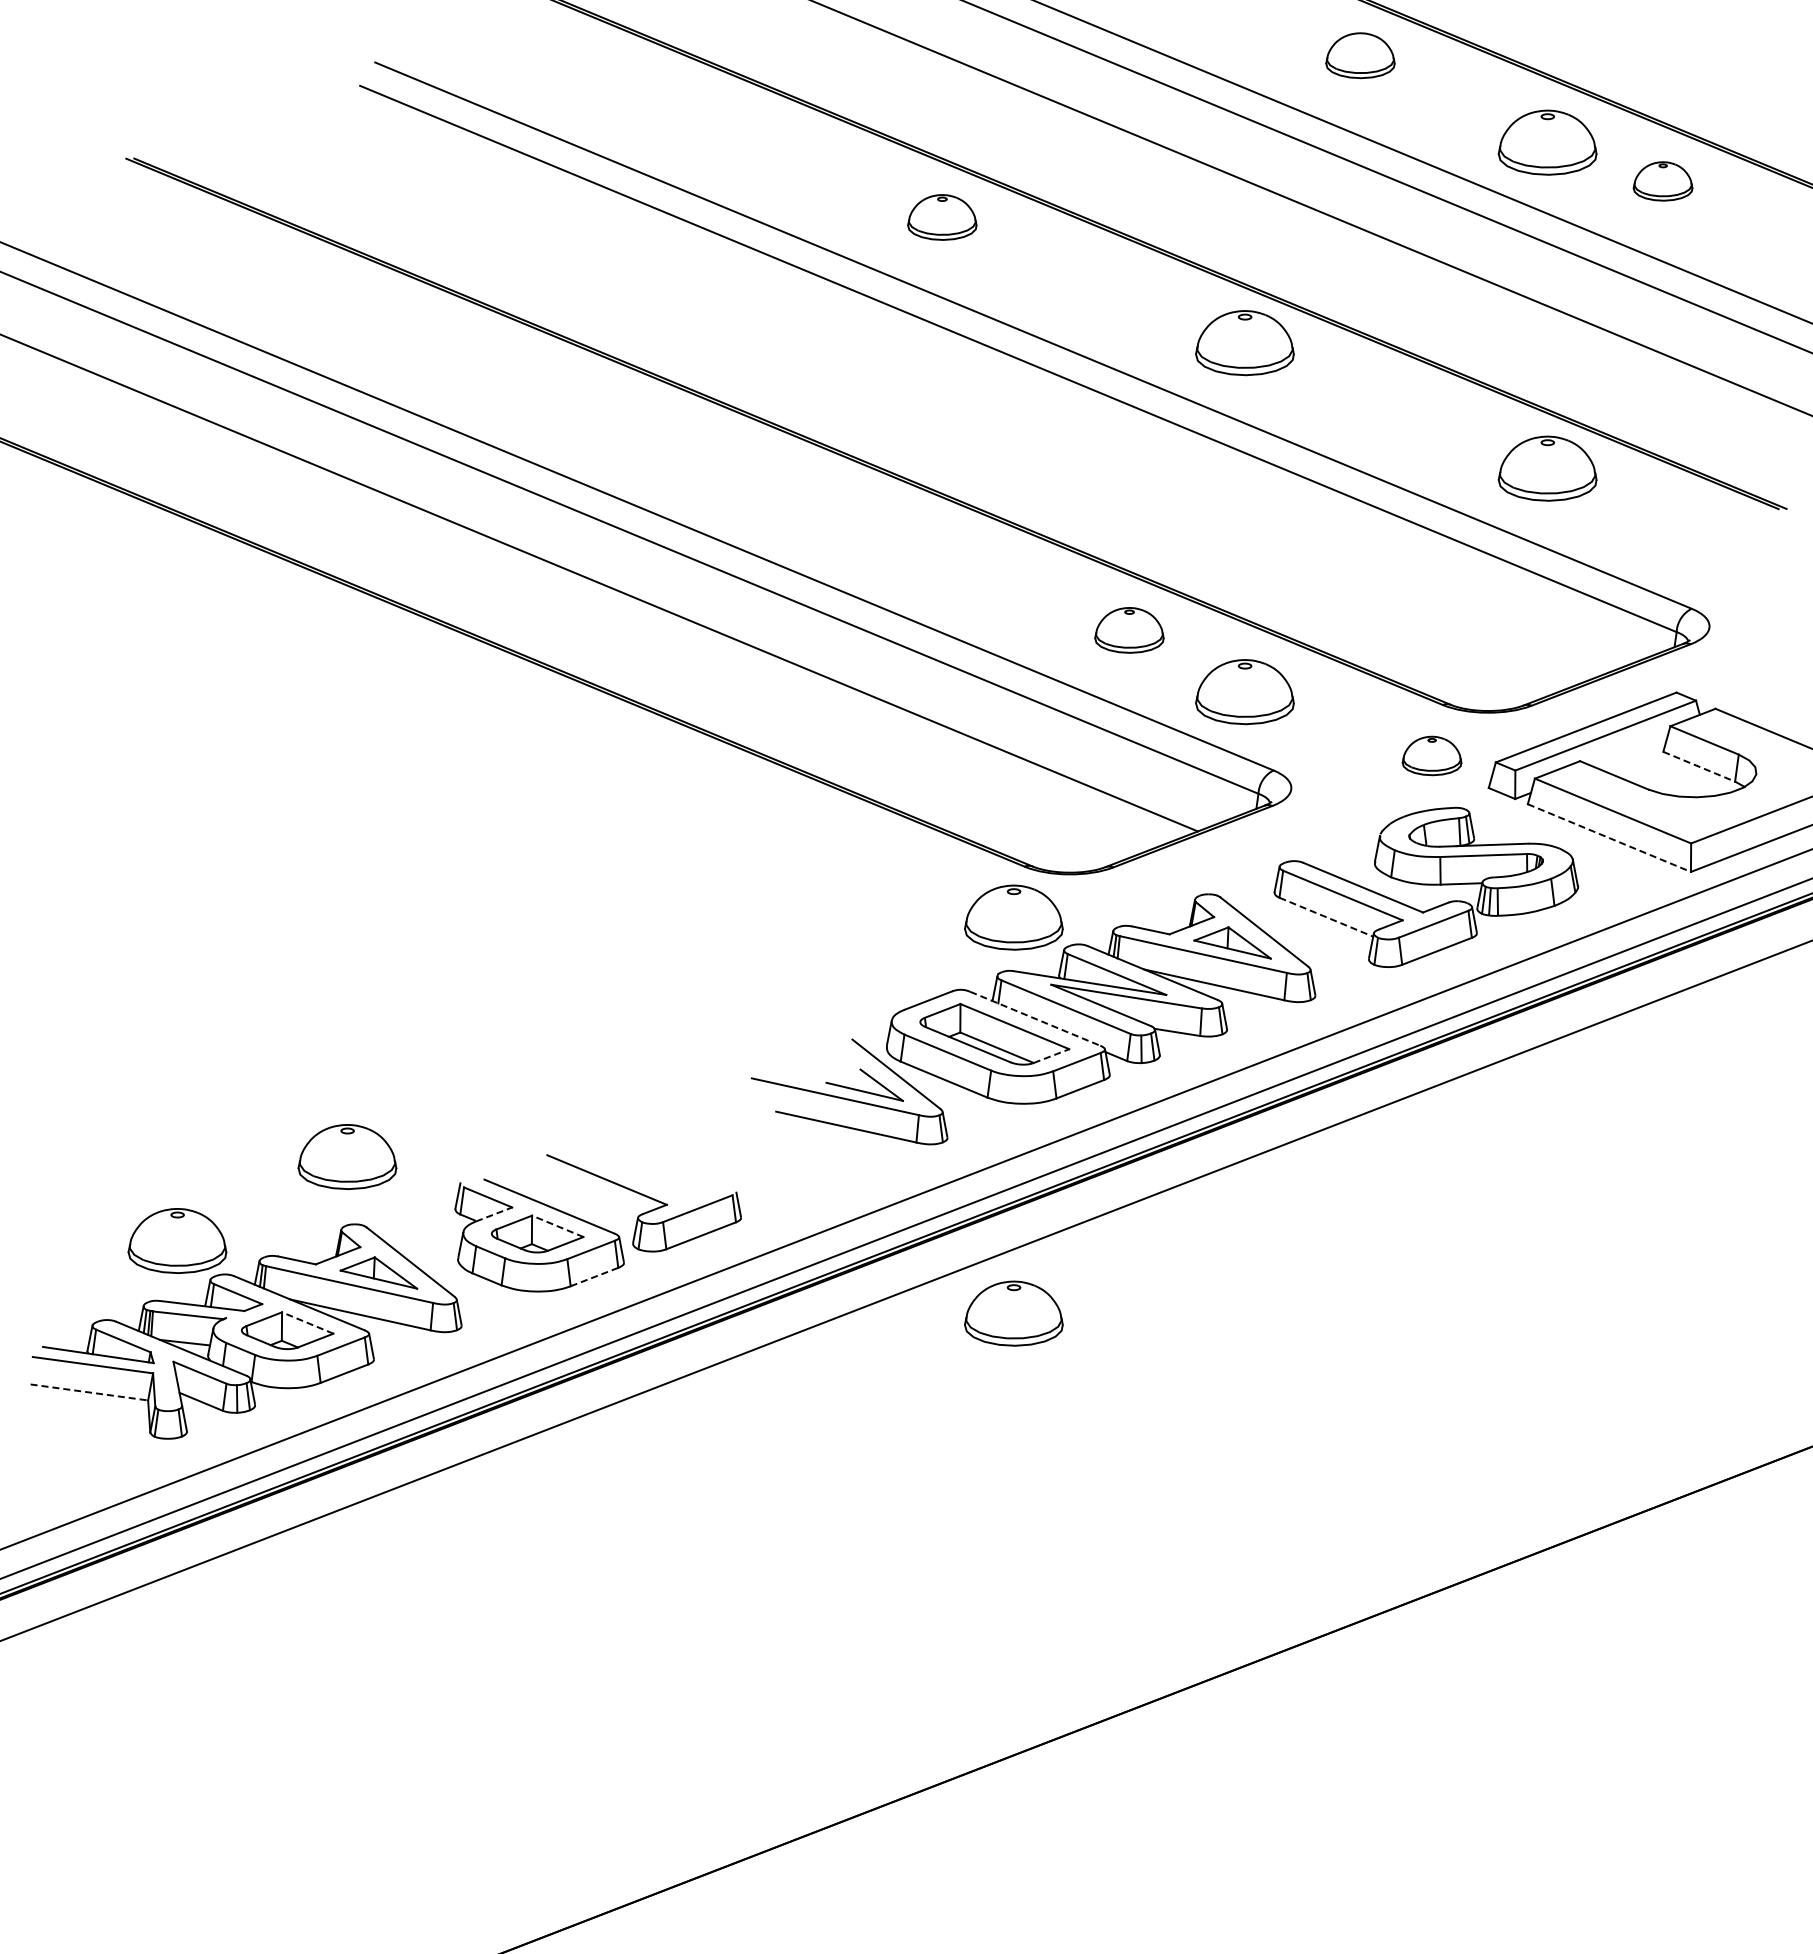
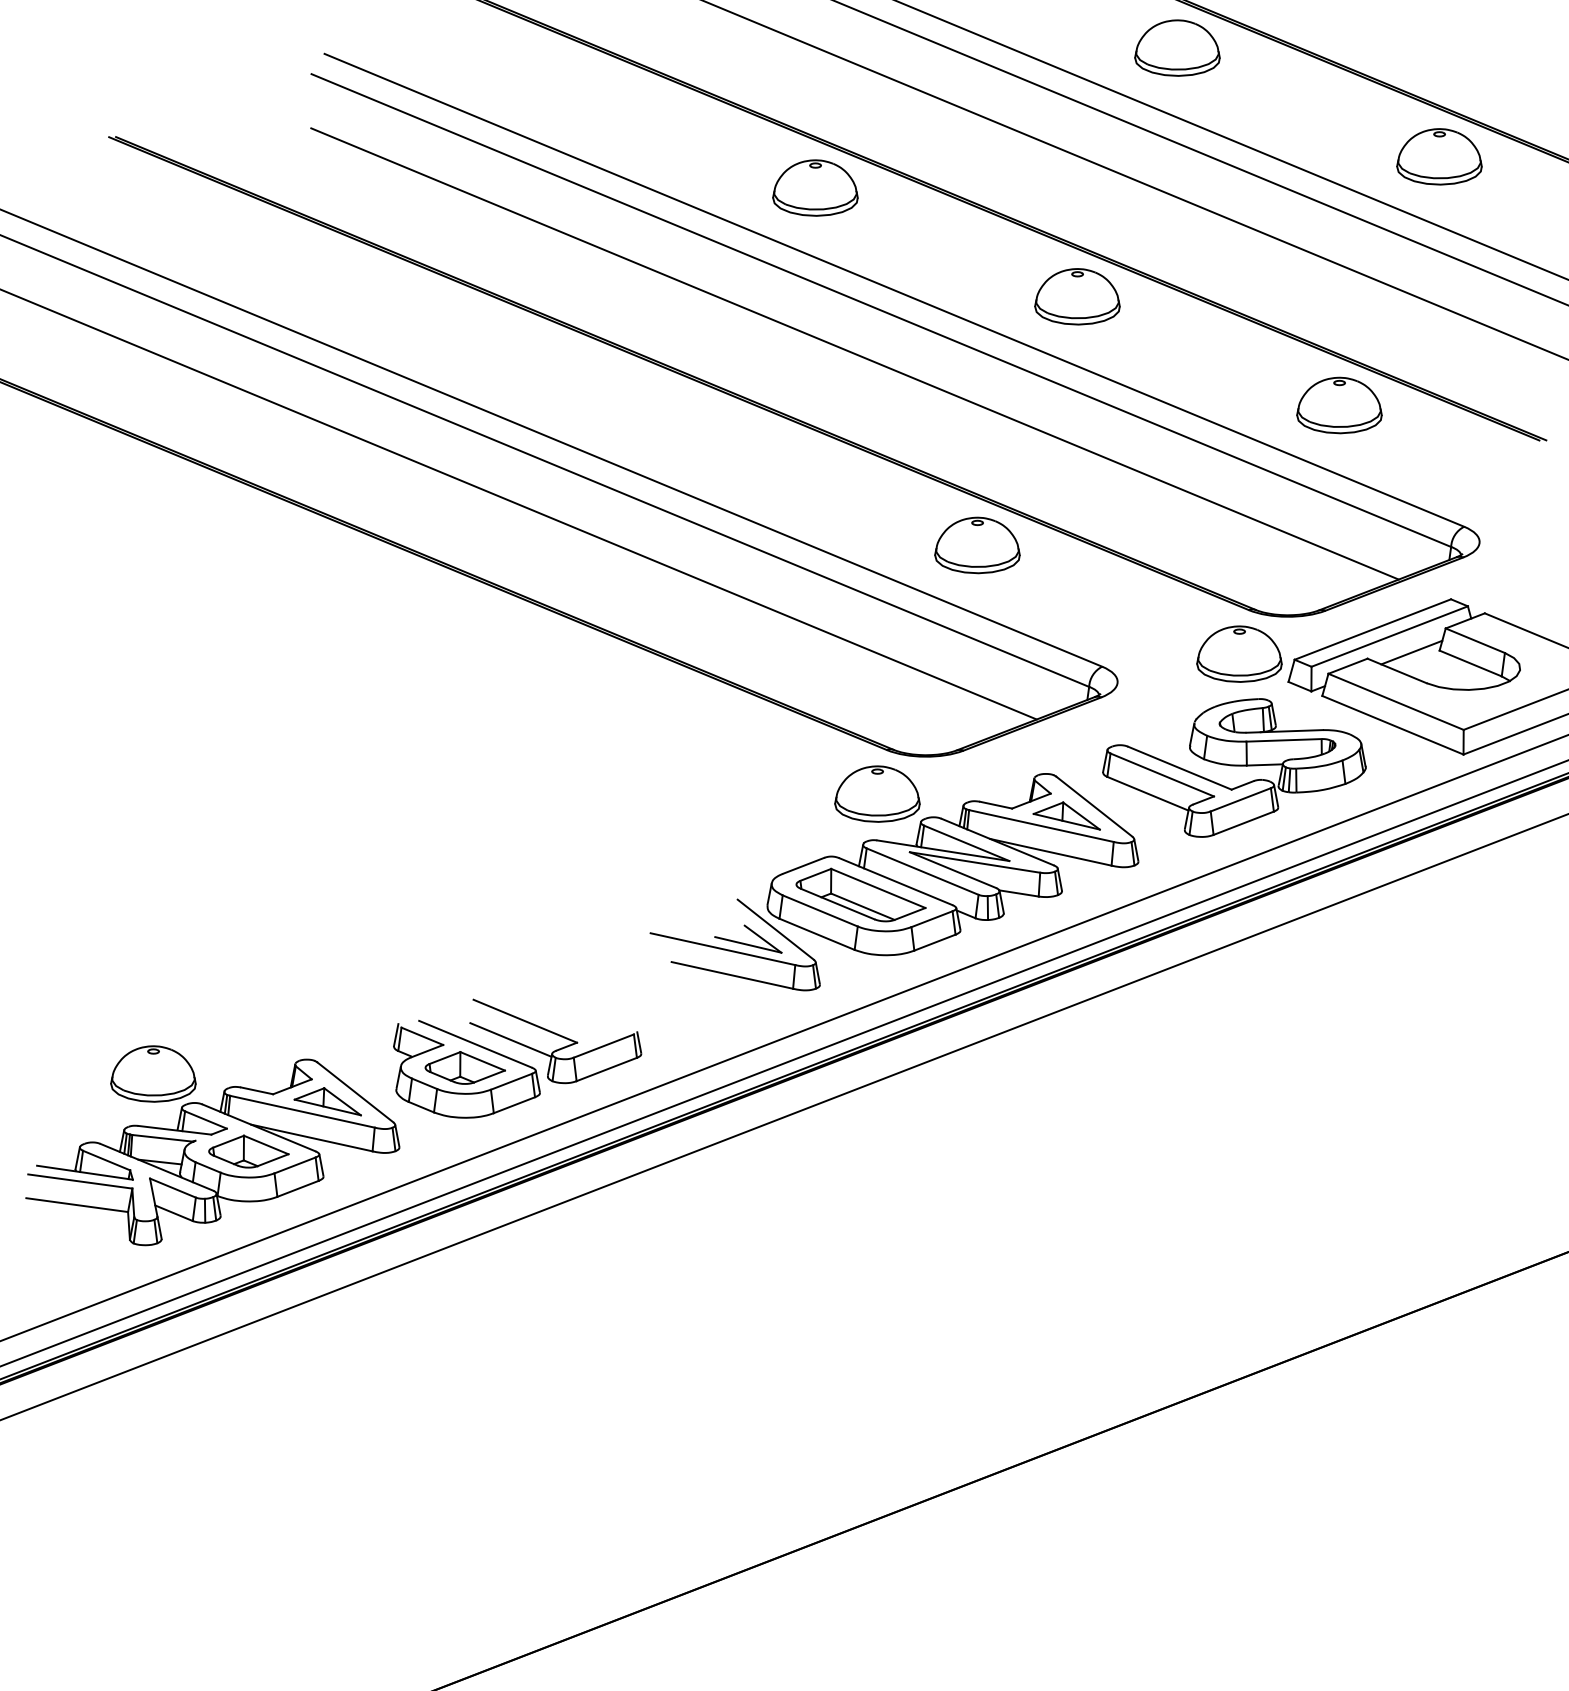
part: (1360, 55) -> (1177, 47), size x1.43
part: (1547, 142) -> (1339, 123), removed
part: (1662, 181) -> (1438, 156), size x1.67
part: (942, 217) -> (815, 188), size x1.43
line: (987, 408) -> (854, 353), added
part: (1129, 630) -> (977, 545), size x1.43
part: (1244, 692) -> (1077, 599), removed
line: (1630, 753) -> (1411, 652), added
part: (1431, 755) -> (1238, 653), size x1.67
line: (1699, 766) -> (1470, 663), dashed -> solid
line: (1609, 838) -> (1393, 725), dashed -> solid
line: (1326, 917) -> (1148, 793), dashed -> solid
line: (1035, 1018) -> (896, 881), dashed -> solid
line: (1052, 1055) -> (910, 913), dashed -> solid
part: (347, 1156) -> (300, 1000), removed
line: (590, 1201) -> (510, 1039), added
line: (494, 1214) -> (427, 1051), dashed -> solid
line: (557, 1226) -> (482, 1061), dashed -> solid
line: (594, 1277) -> (514, 1105), dashed -> solid
part: (1013, 1313) -> (877, 1136), removed
line: (307, 1323) -> (266, 1145), dashed -> solid
line: (89, 1392) -> (77, 1205), dashed -> solid

